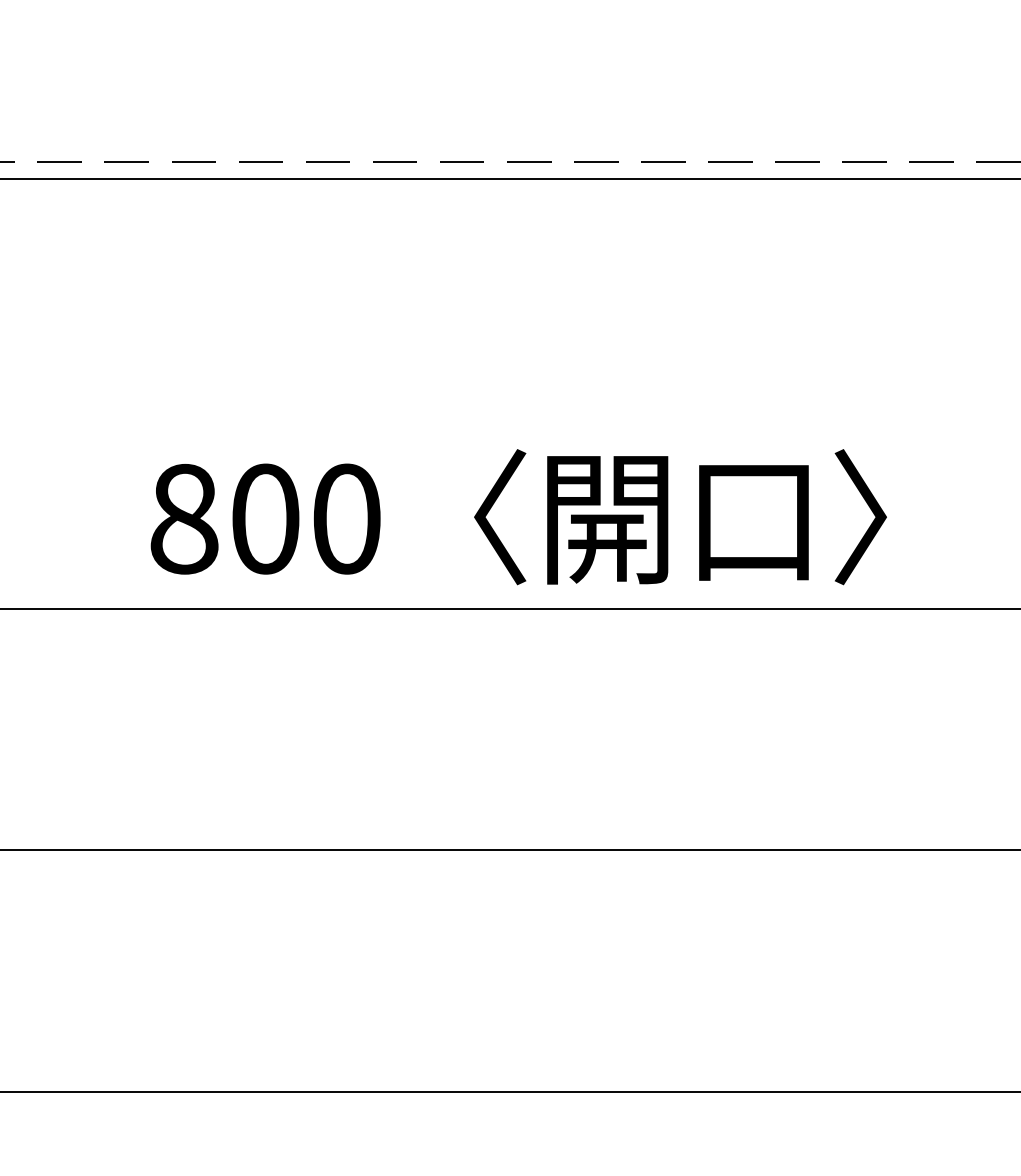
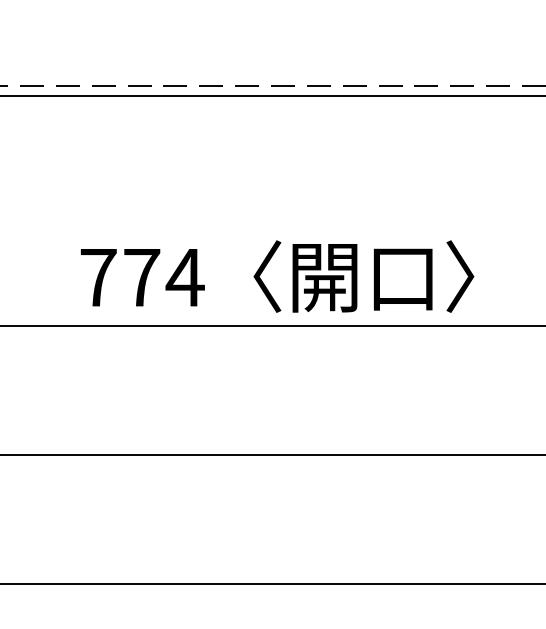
text: (266, 518) -> (142, 277), 800 -> 774

